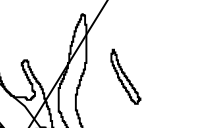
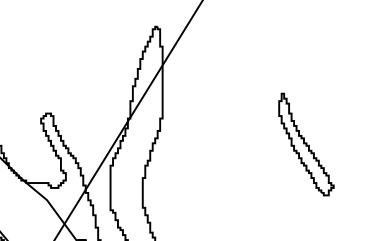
part: (125, 76) -> (305, 144), moved

